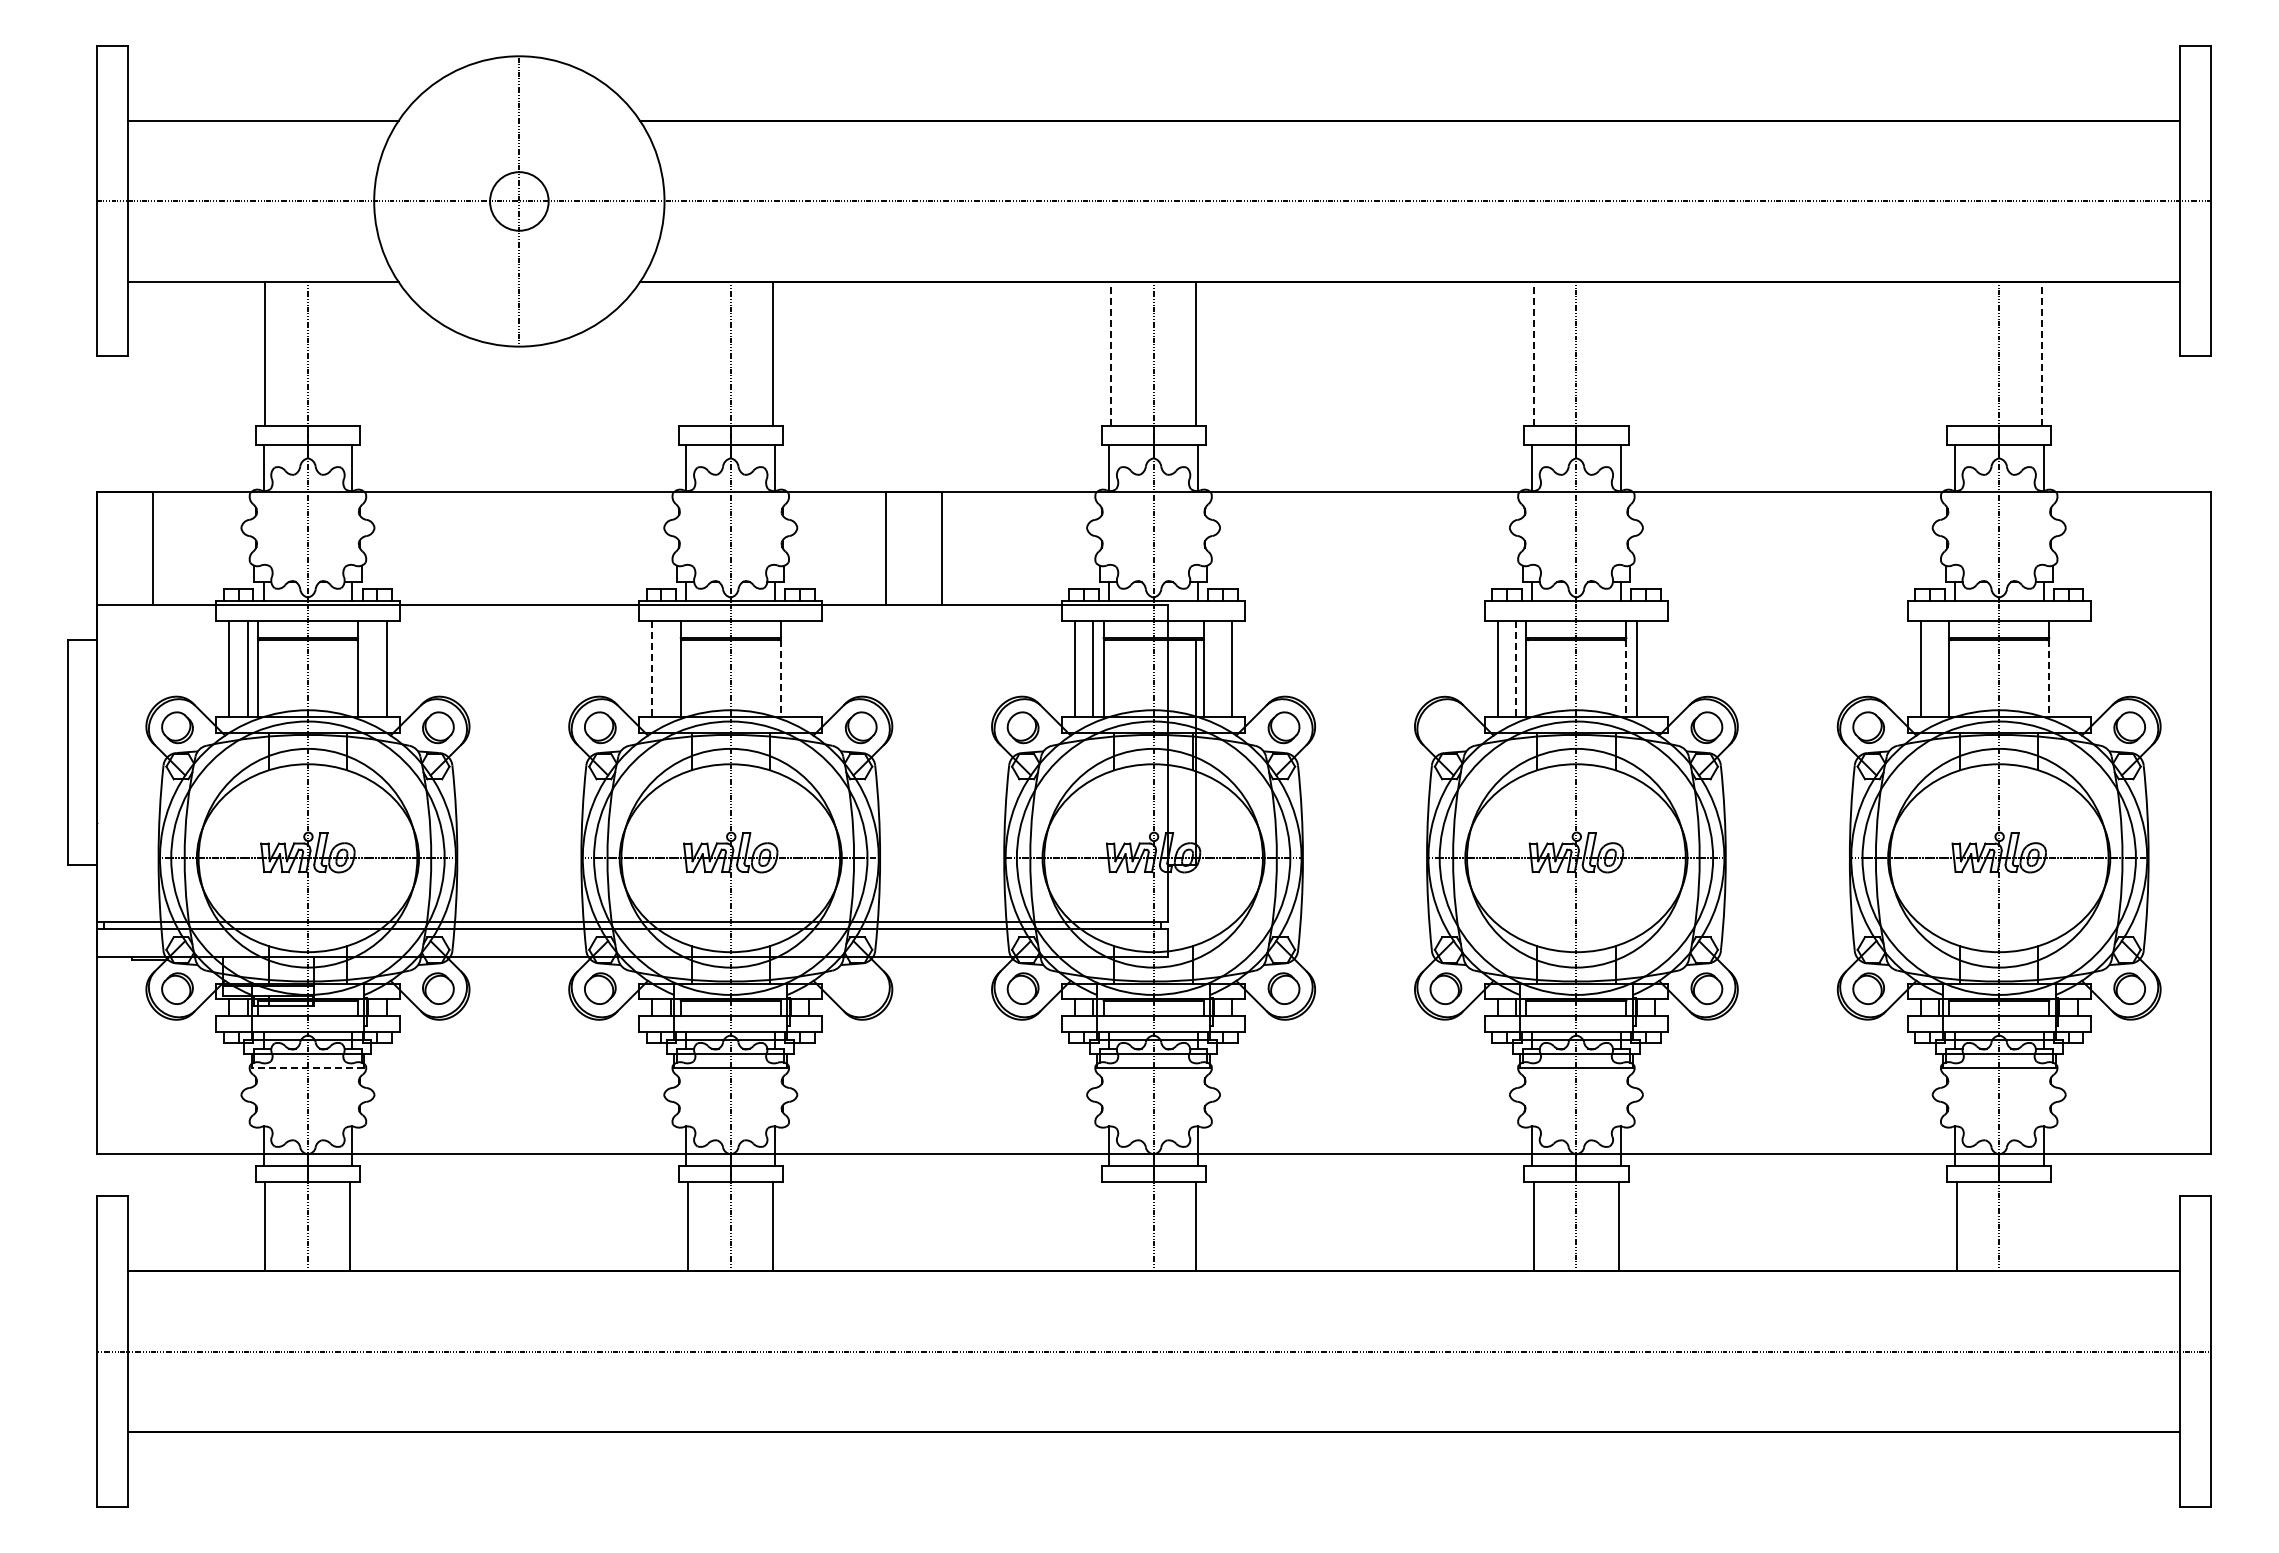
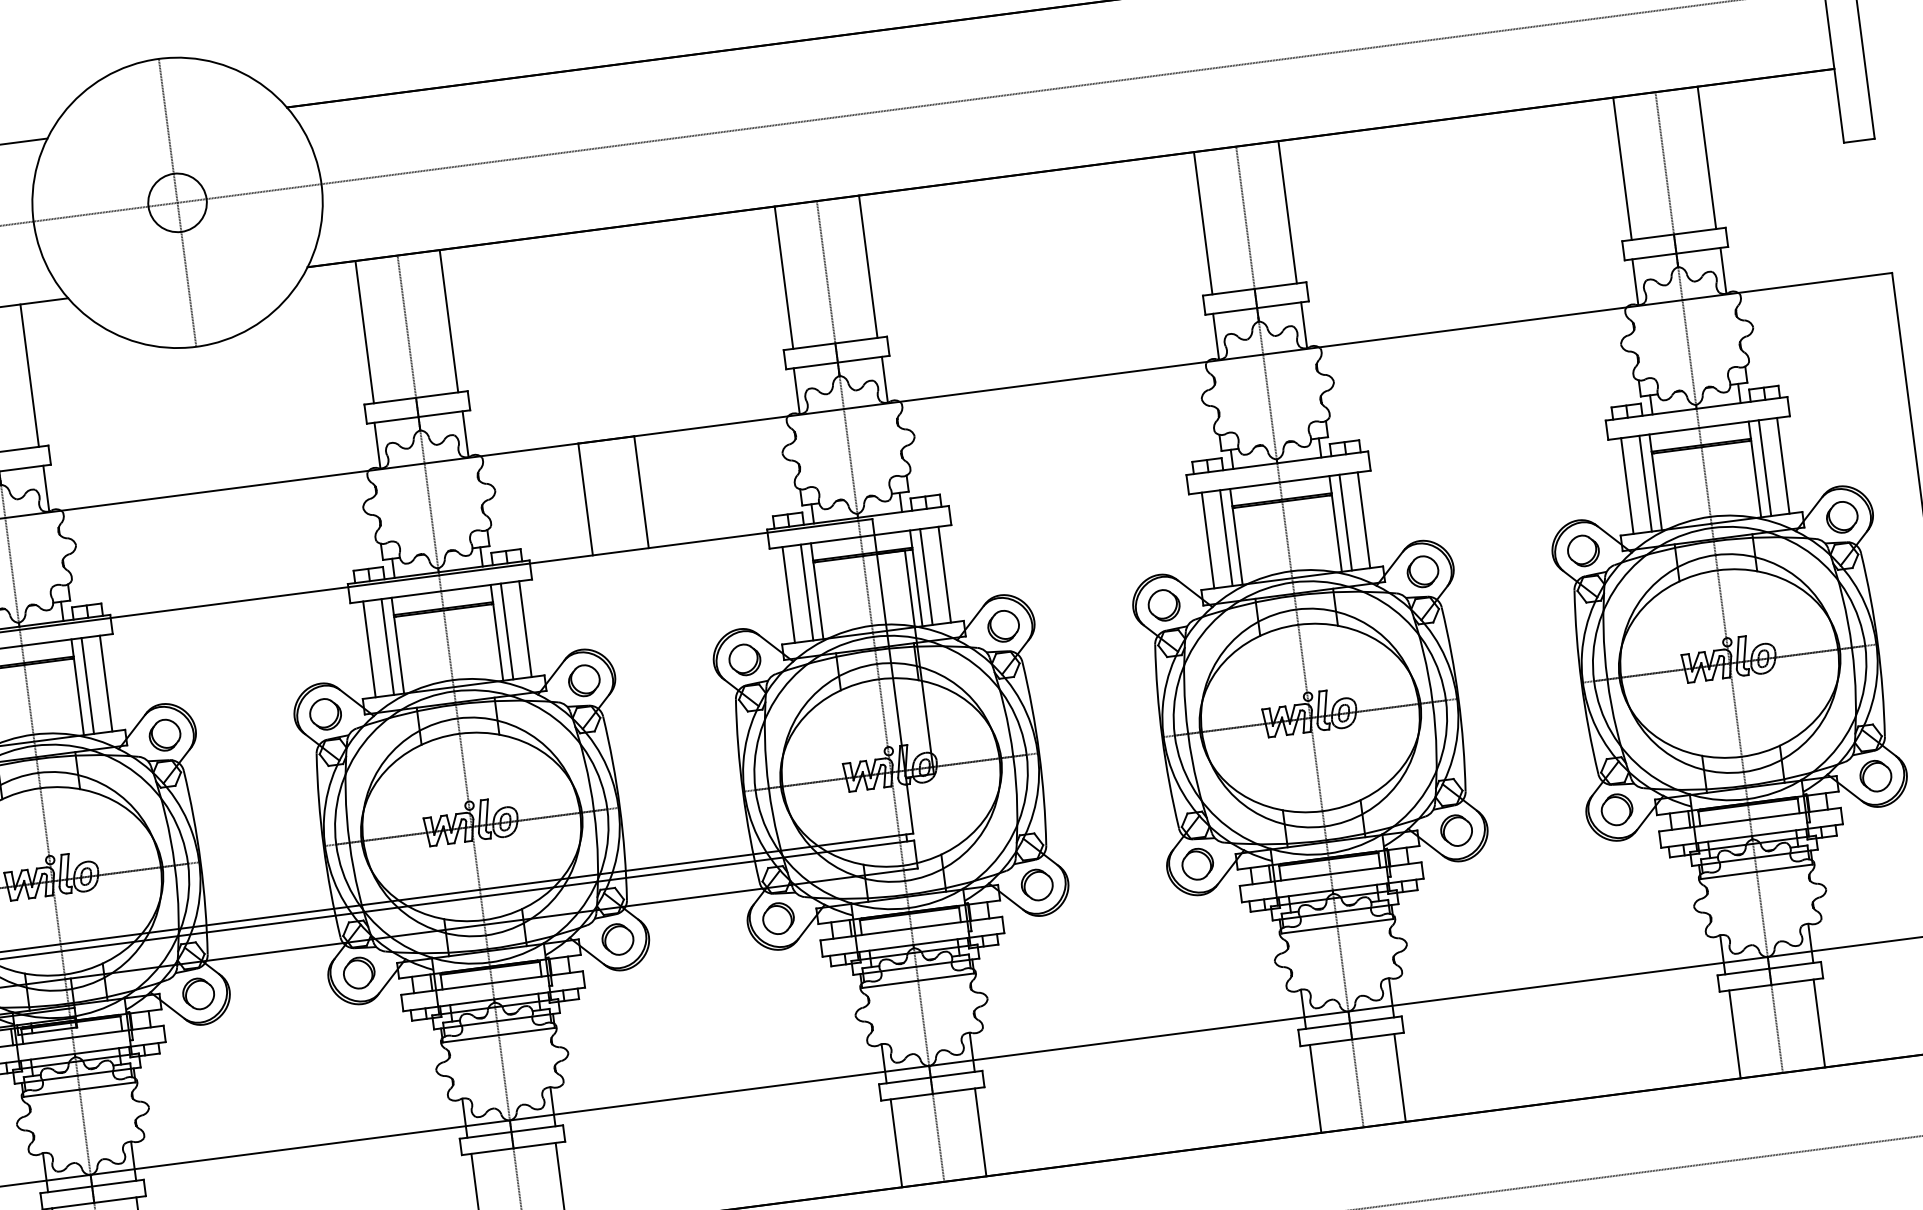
line: (350, 353) -> (29, 375), added
line: (688, 353) -> (364, 331), added
line: (1111, 353) -> (784, 277), dashed -> solid
line: (1533, 353) -> (1202, 223), dashed -> solid
line: (1618, 353) -> (1287, 212), added
line: (1956, 353) -> (1622, 168), added
line: (2041, 353) -> (1706, 157), dashed -> solid
line: (368, 668) -> (88, 685), added
line: (670, 668) -> (387, 646), added
line: (790, 668) -> (506, 631), added
line: (809, 668) -> (525, 628), added
line: (1213, 668) -> (926, 576), added
line: (1655, 668) -> (1364, 519), added
line: (1939, 668) -> (1646, 483), added
line: (2059, 668) -> (1765, 467), added
line: (2077, 668) -> (1782, 465), added
line: (652, 669) -> (369, 649), dashed -> solid
line: (1516, 669) -> (1226, 538), dashed -> solid
line: (780, 678) -> (497, 642), dashed -> solid
line: (1626, 678) -> (1336, 533), dashed -> solid
line: (2049, 678) -> (1756, 478), dashed -> solid
part: (1445, 727) -> (1163, 605), added
part: (860, 988) -> (617, 939), added
line: (307, 1068) -> (79, 1089), dashed -> solid
line: (1111, 1226) -> (896, 1143), added
line: (2041, 1226) -> (1819, 1023), added

